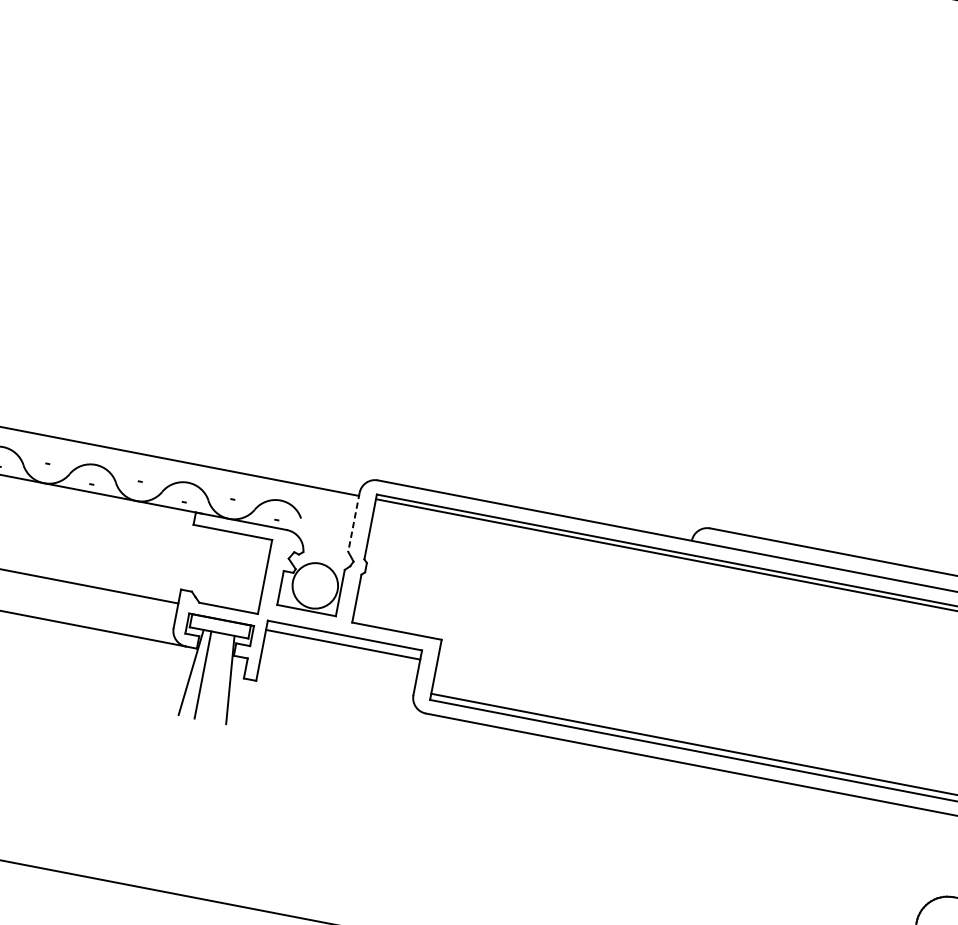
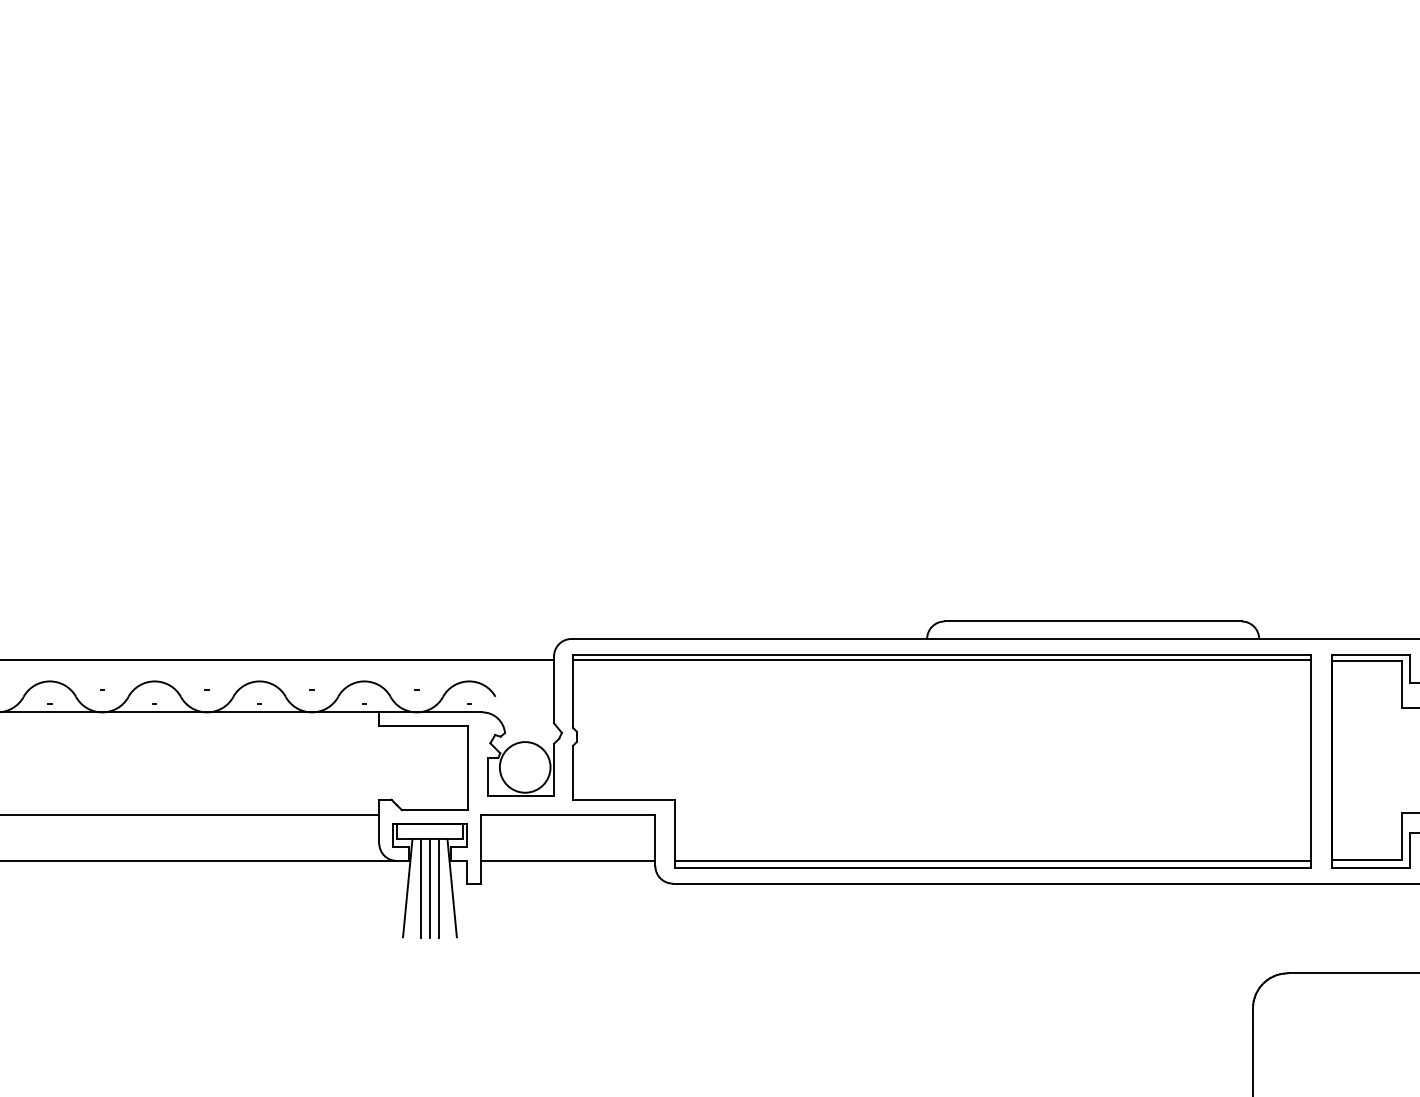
line: (354, 522) -> (554, 690), dashed -> solid
line: (342, 644) -> (567, 860), moved
line: (210, 676) -> (429, 888), added
line: (218, 678) -> (438, 888), added

